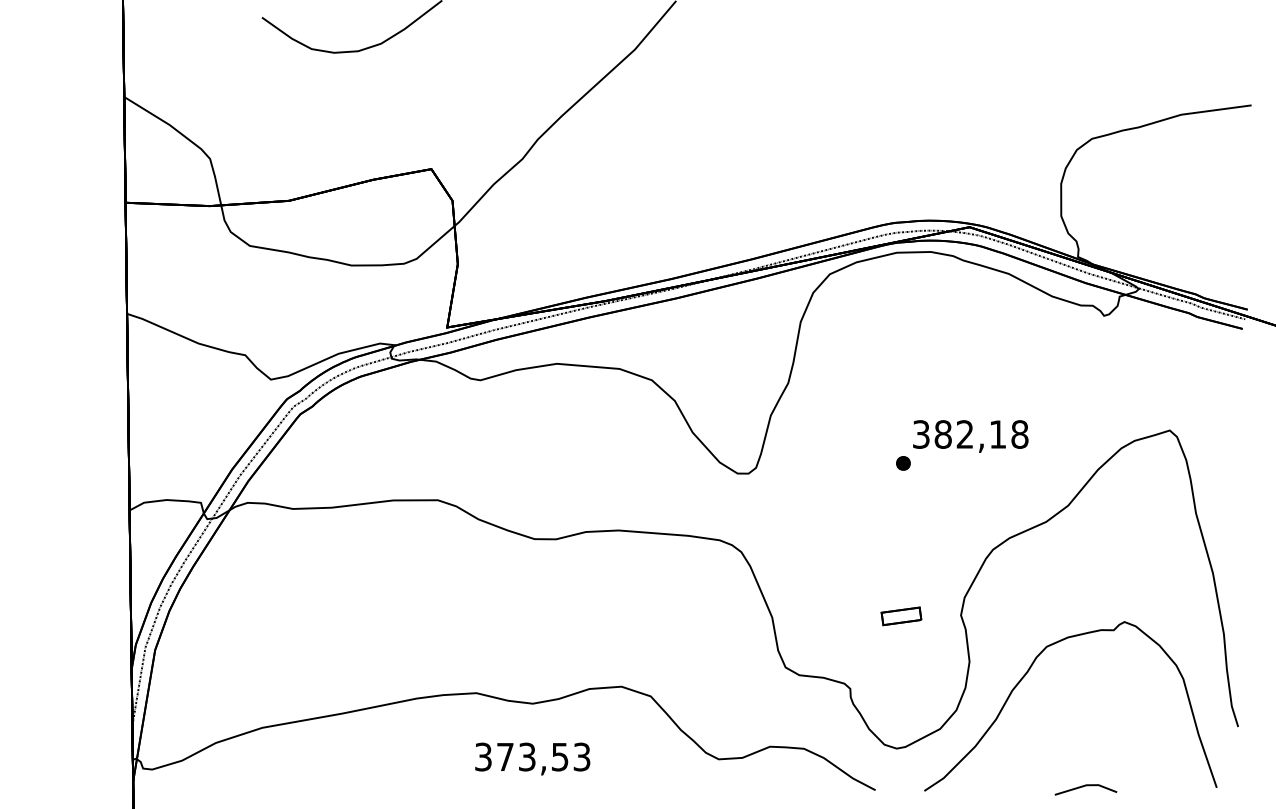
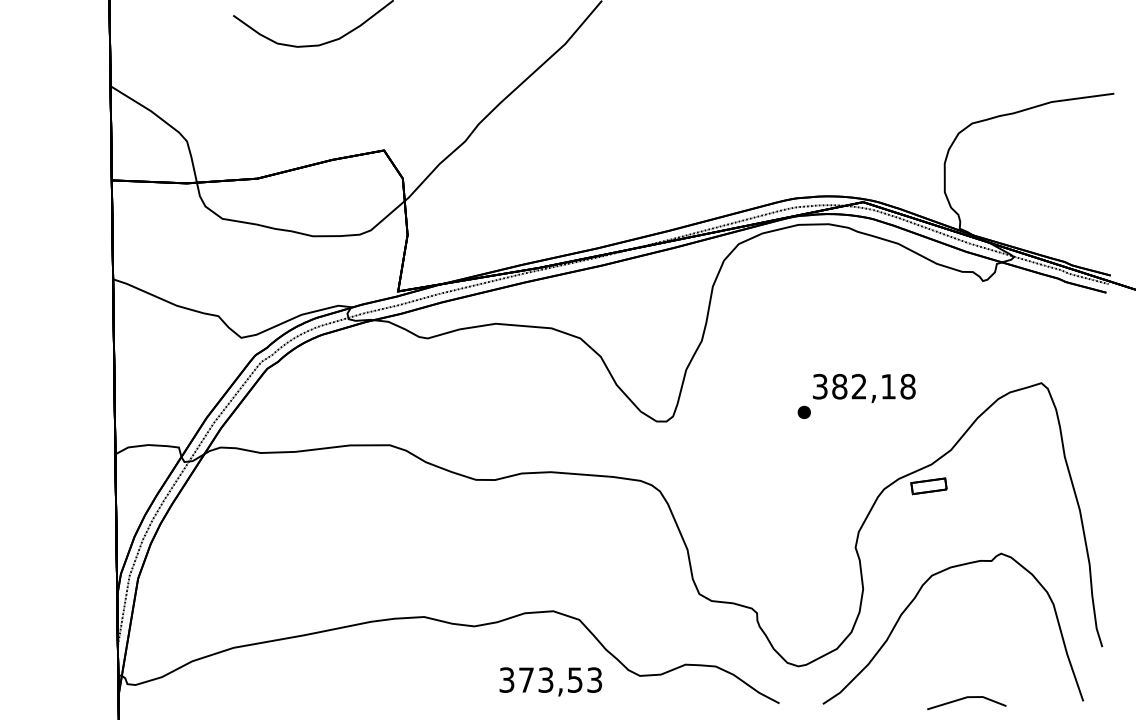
part: (901, 616) -> (929, 486), moved
text: (532, 758) -> (550, 681), moved
part: (1085, 789) -> (966, 702), size x1.43

